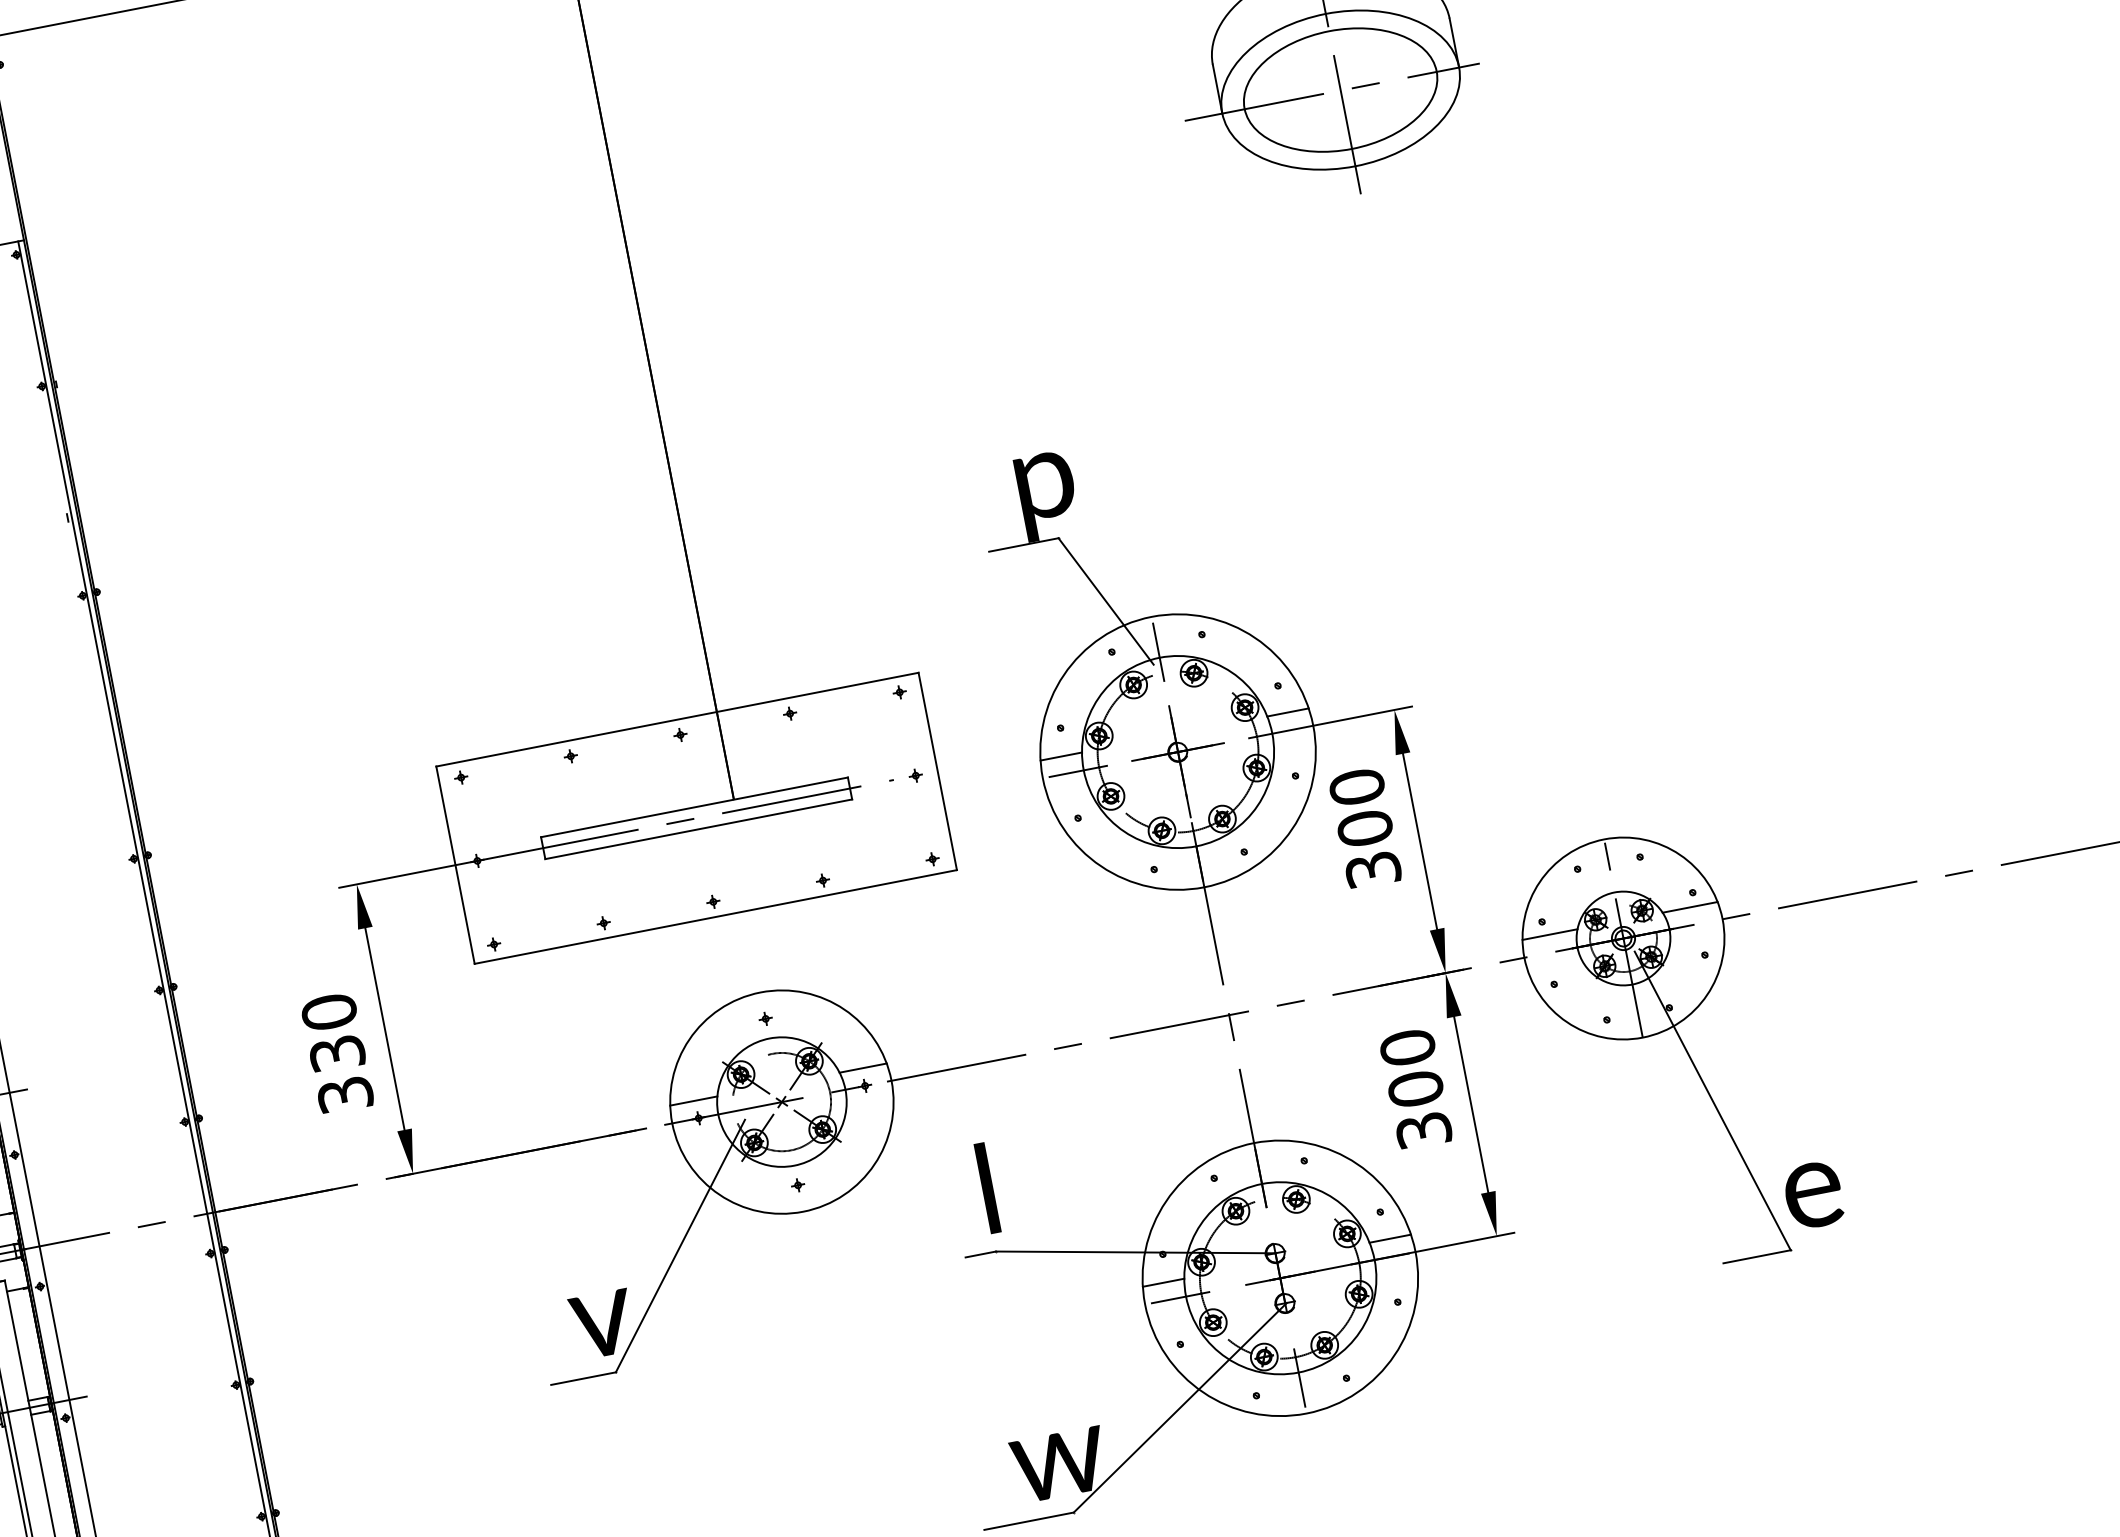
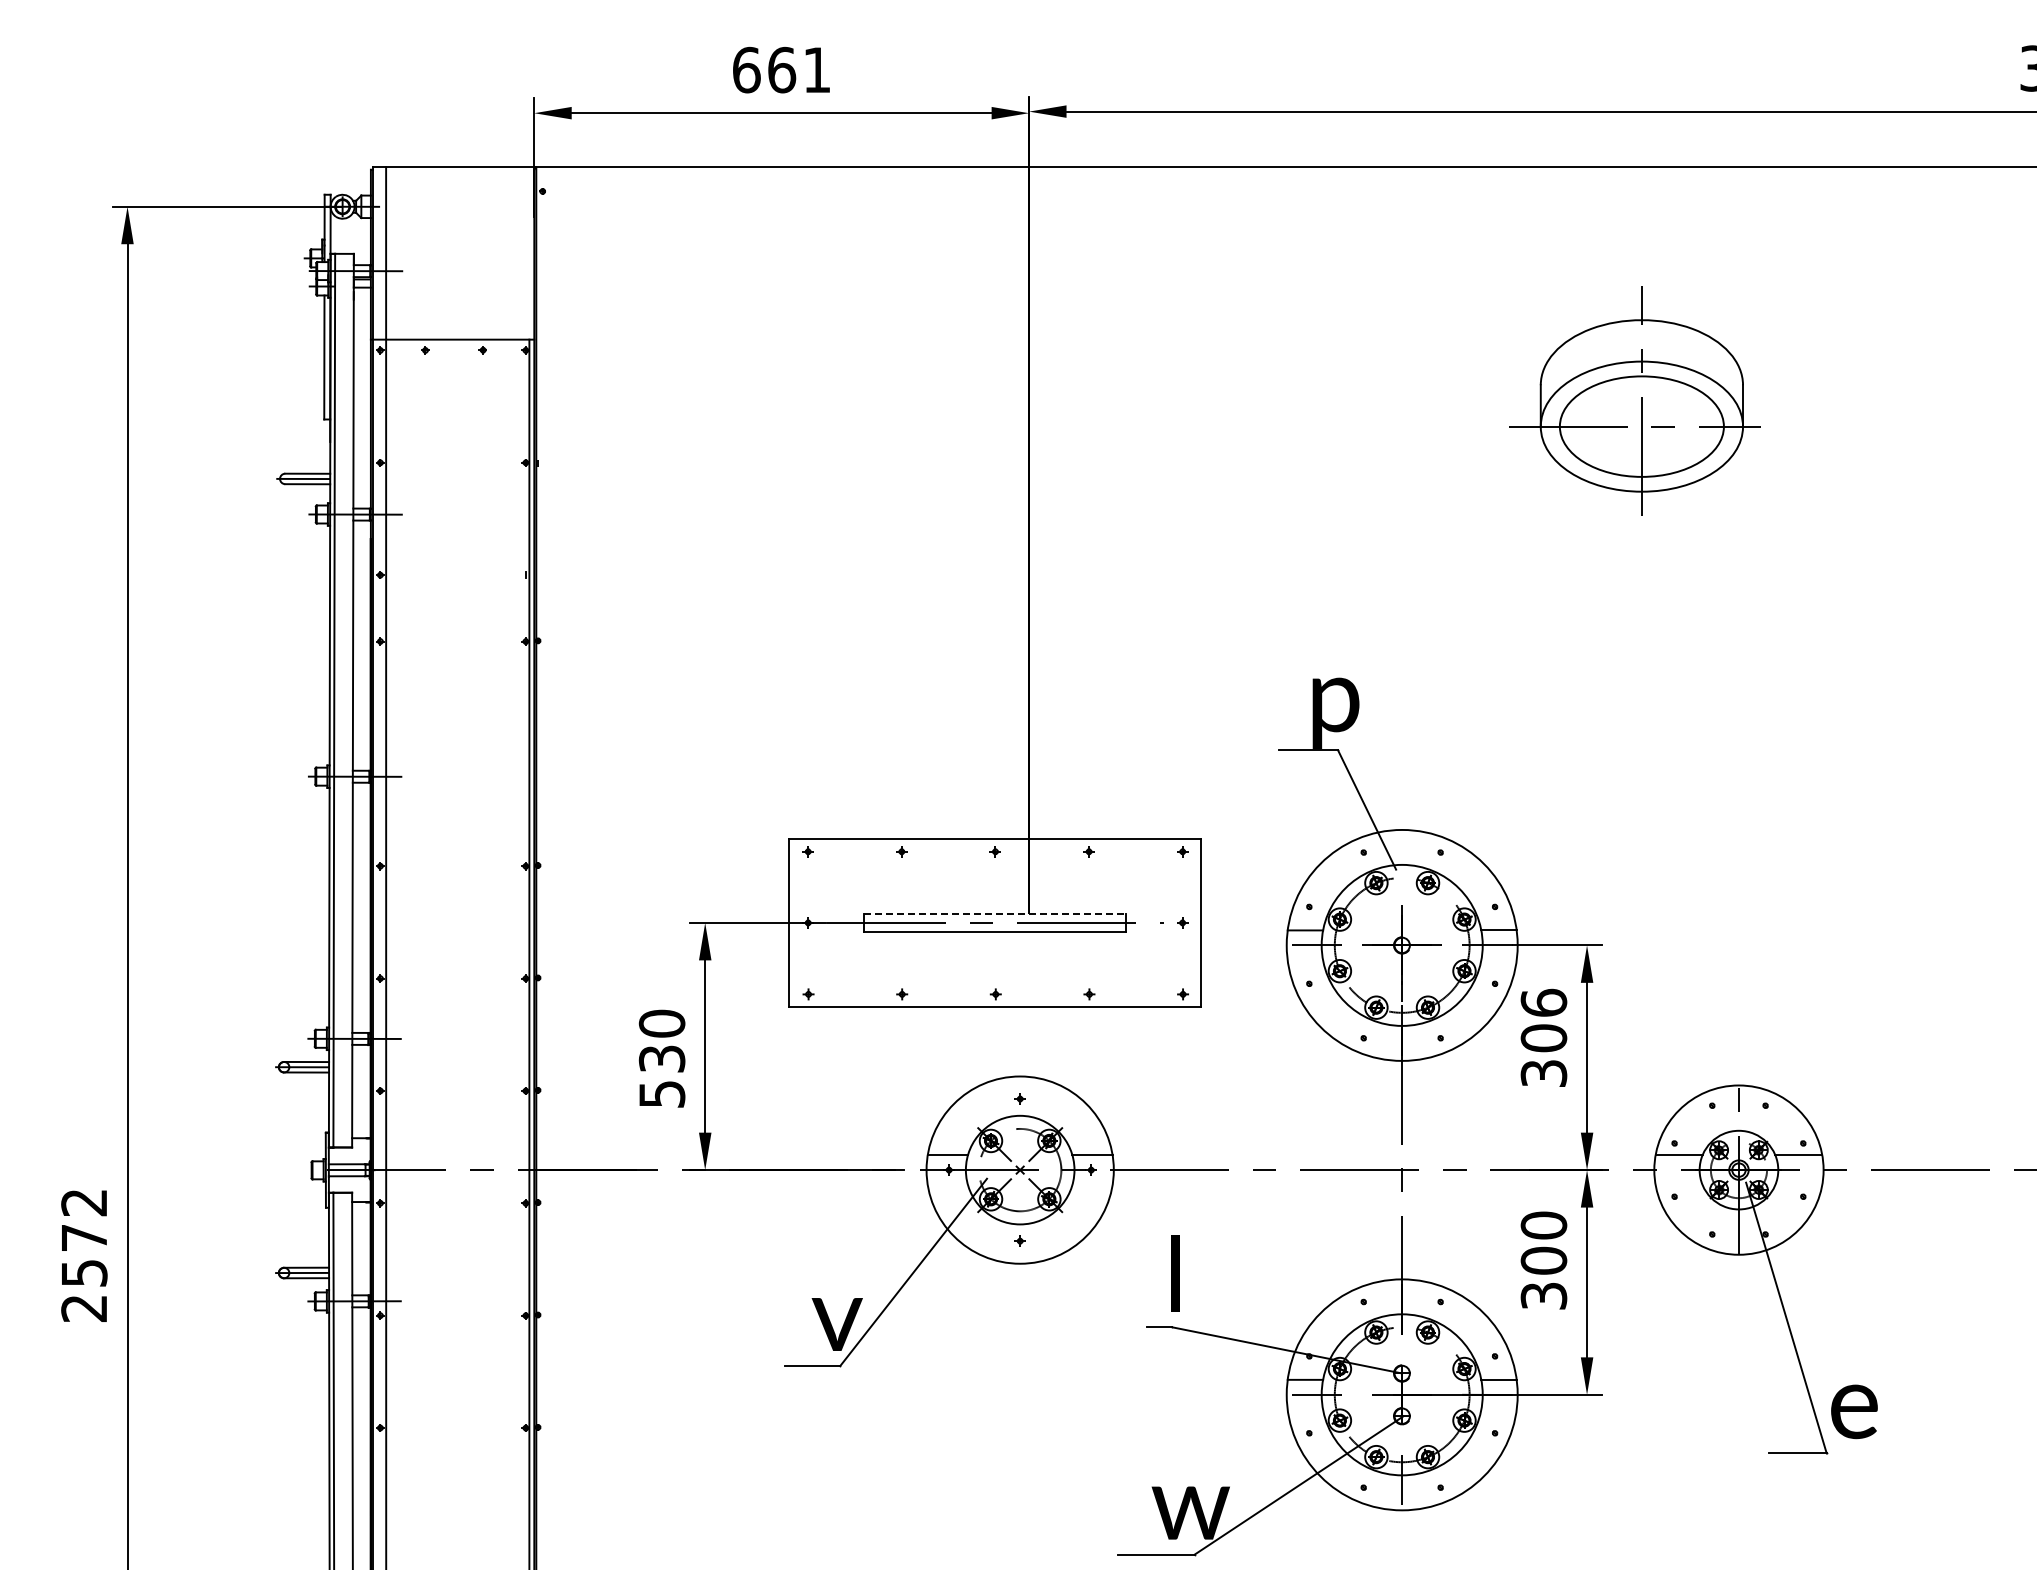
line: (1158, 651) -> (1402, 859), removed
text: (1356, 786) -> (1543, 1002), 300 -> 306
line: (694, 807) -> (995, 913), solid -> dashed
text: (344, 1095) -> (661, 1094), 330 -> 530

